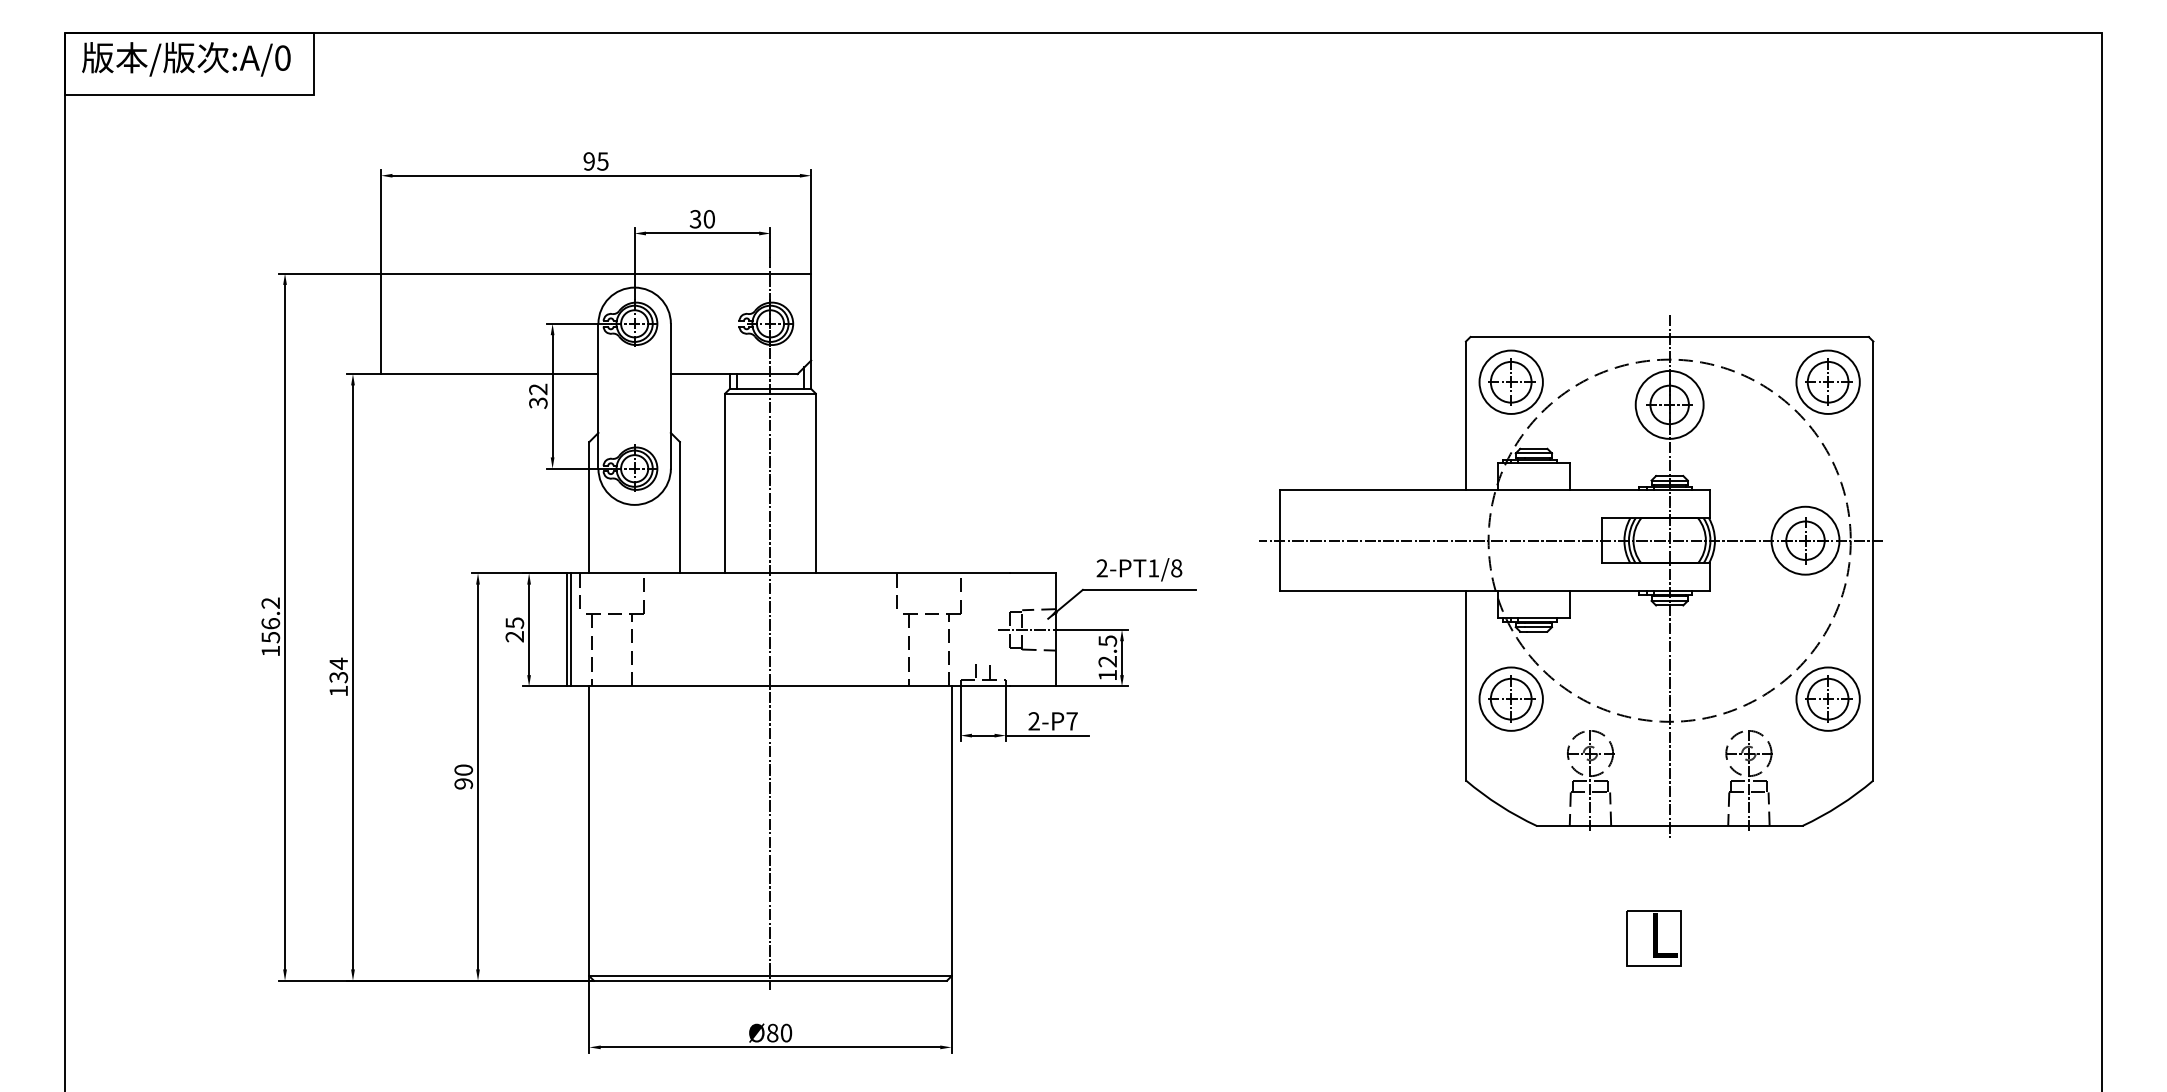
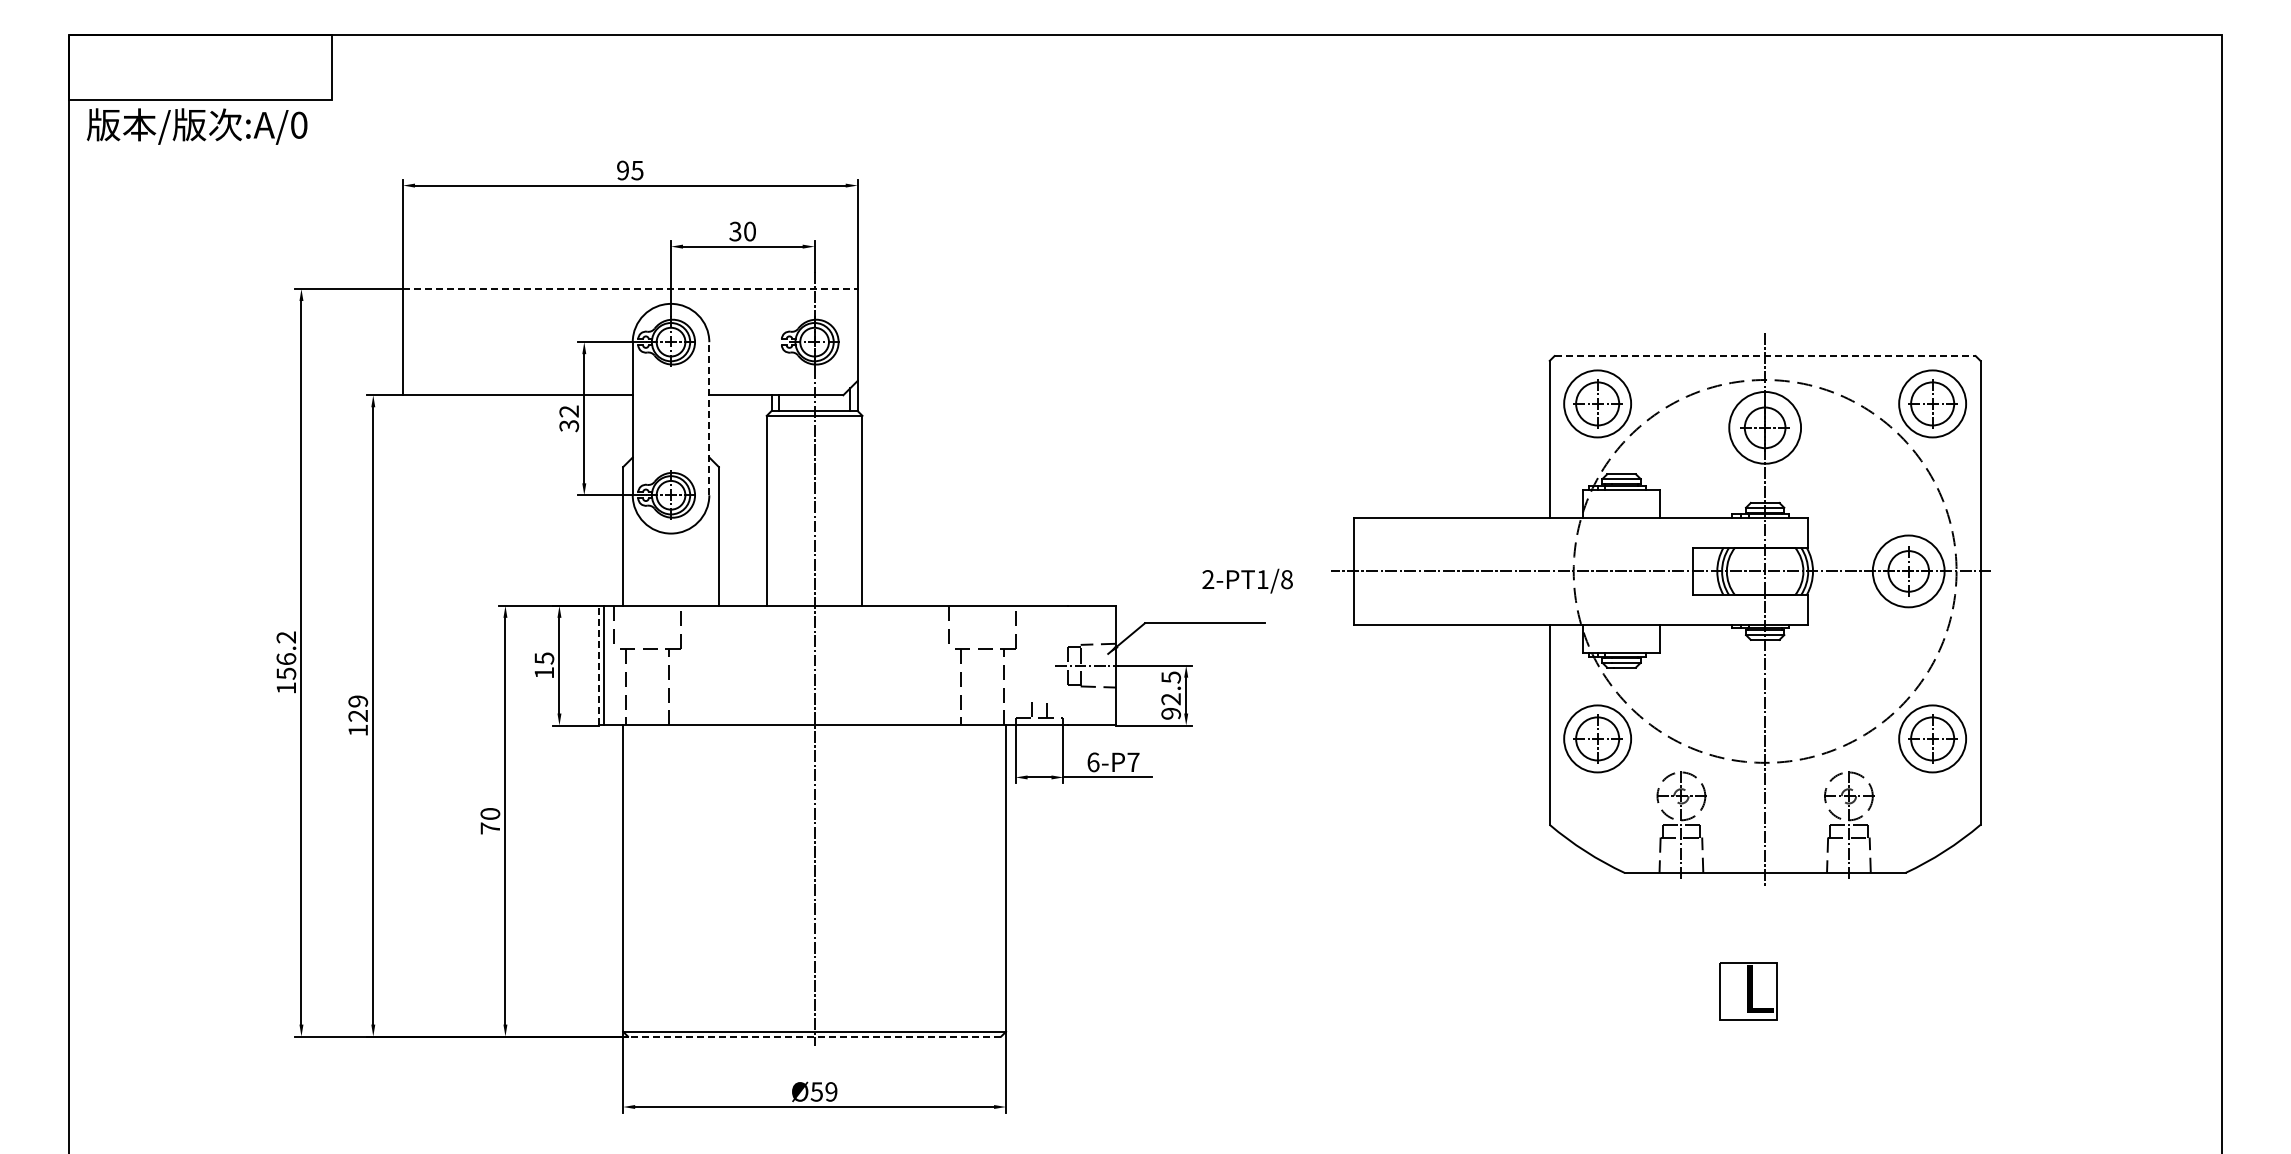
text: (185, 59) -> (196, 126), moved
line: (596, 274) -> (630, 289), solid -> dashed
line: (1670, 337) -> (1765, 356), solid -> dashed
line: (671, 396) -> (709, 418), solid -> dashed
text: (1139, 569) -> (1247, 580), moved
line: (566, 629) -> (599, 665), solid -> dashed
text: (514, 636) -> (543, 672), 25 -> 15
text: (338, 670) -> (358, 708), 134 -> 129
text: (1108, 675) -> (1171, 713), 12.5 -> 92.5
text: (1034, 721) -> (1093, 762), 2-P7 -> 6-P7
text: (463, 783) -> (490, 828), 90 -> 70
line: (770, 980) -> (814, 1036), solid -> dashed
text: (778, 1032) -> (823, 1091), Ø80 -> Ø59

